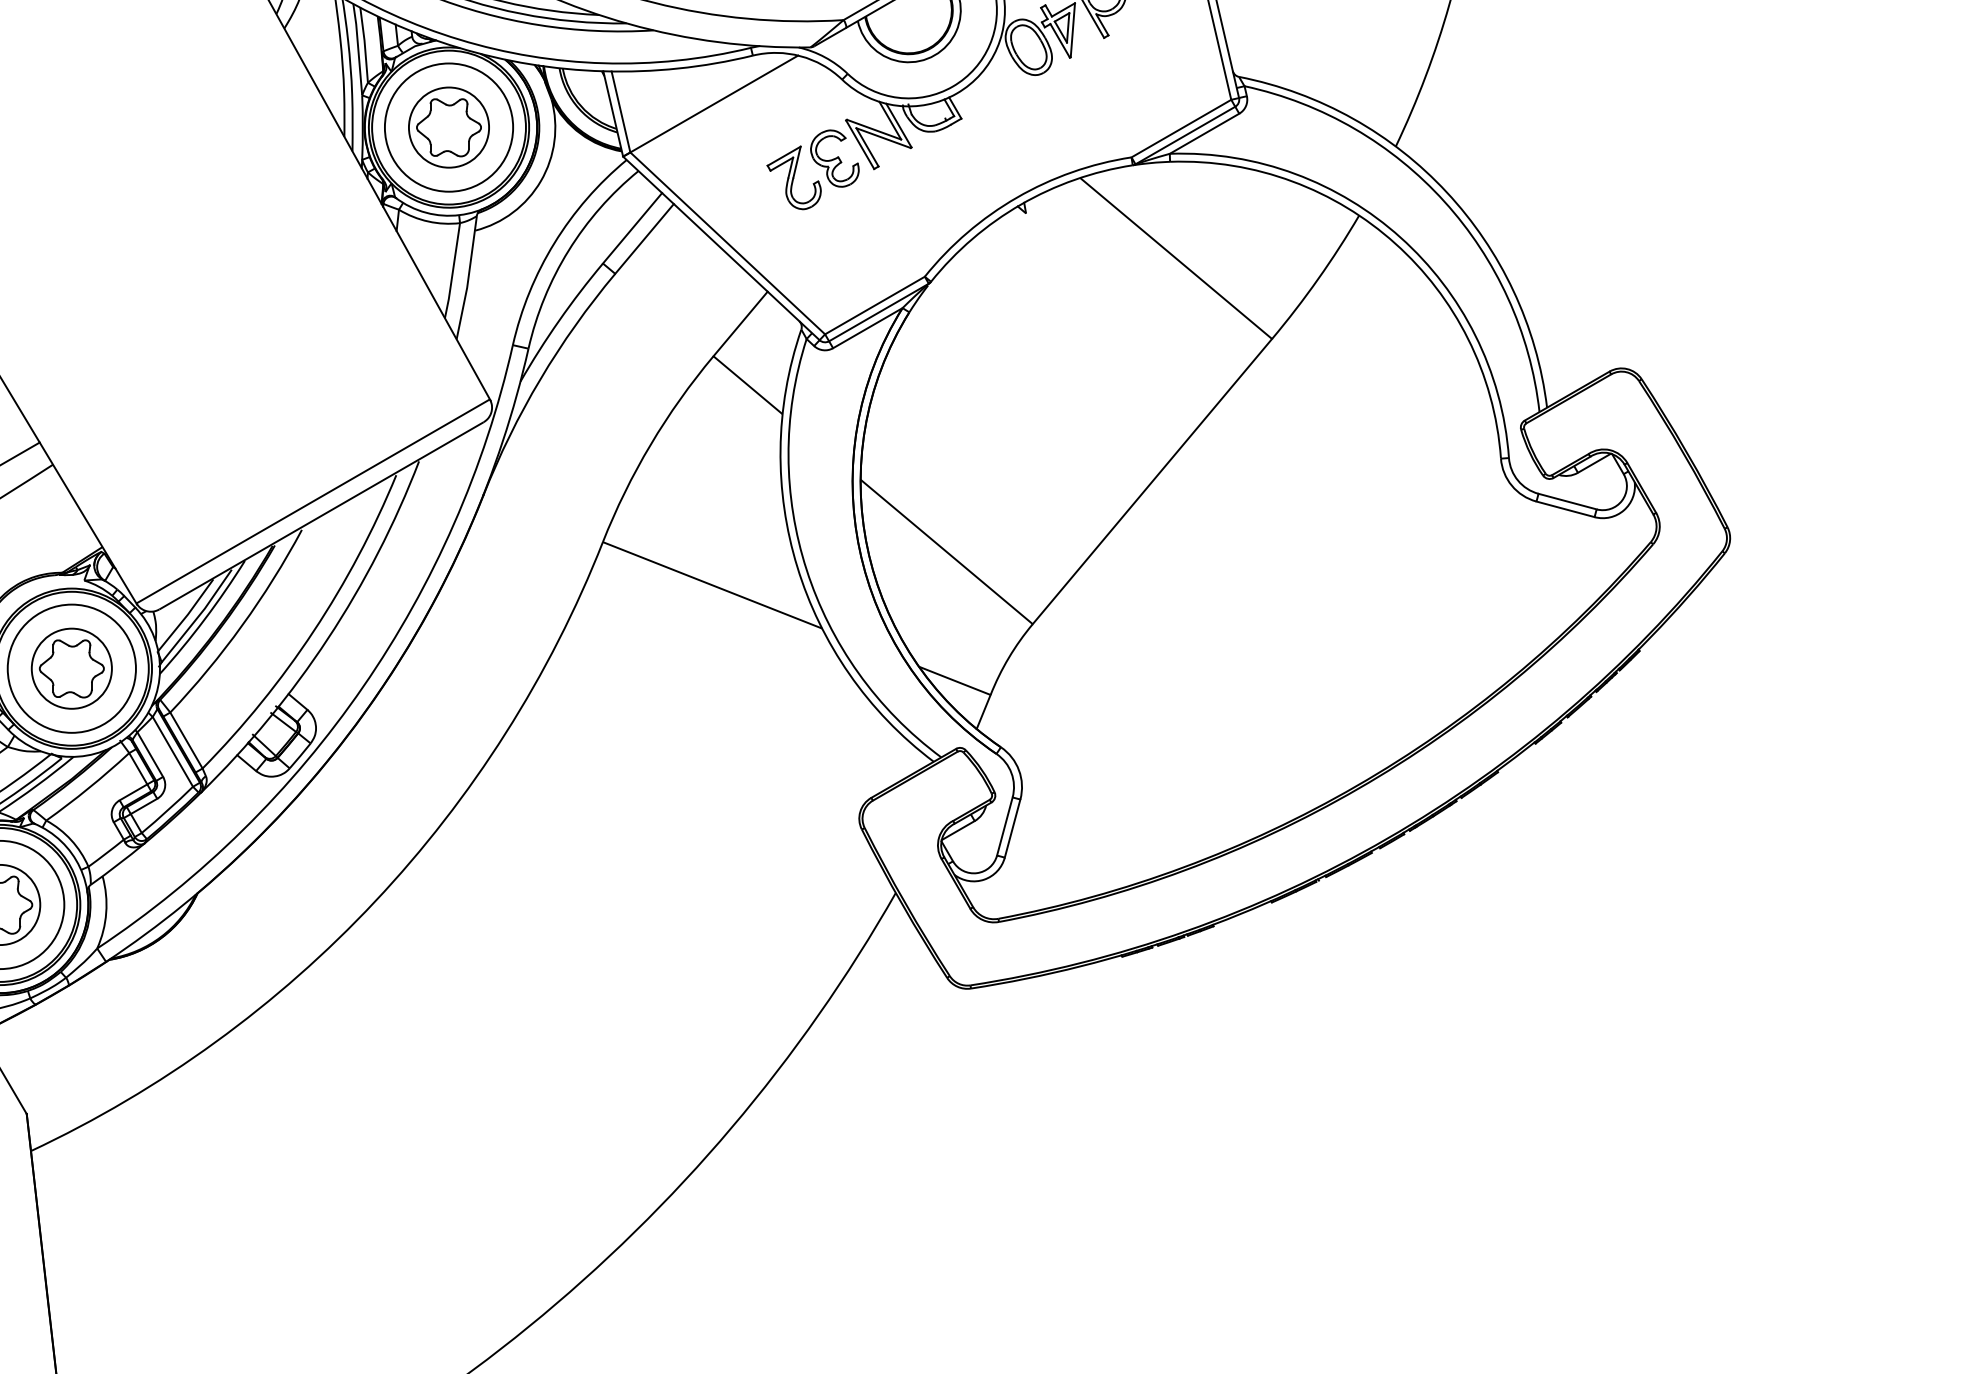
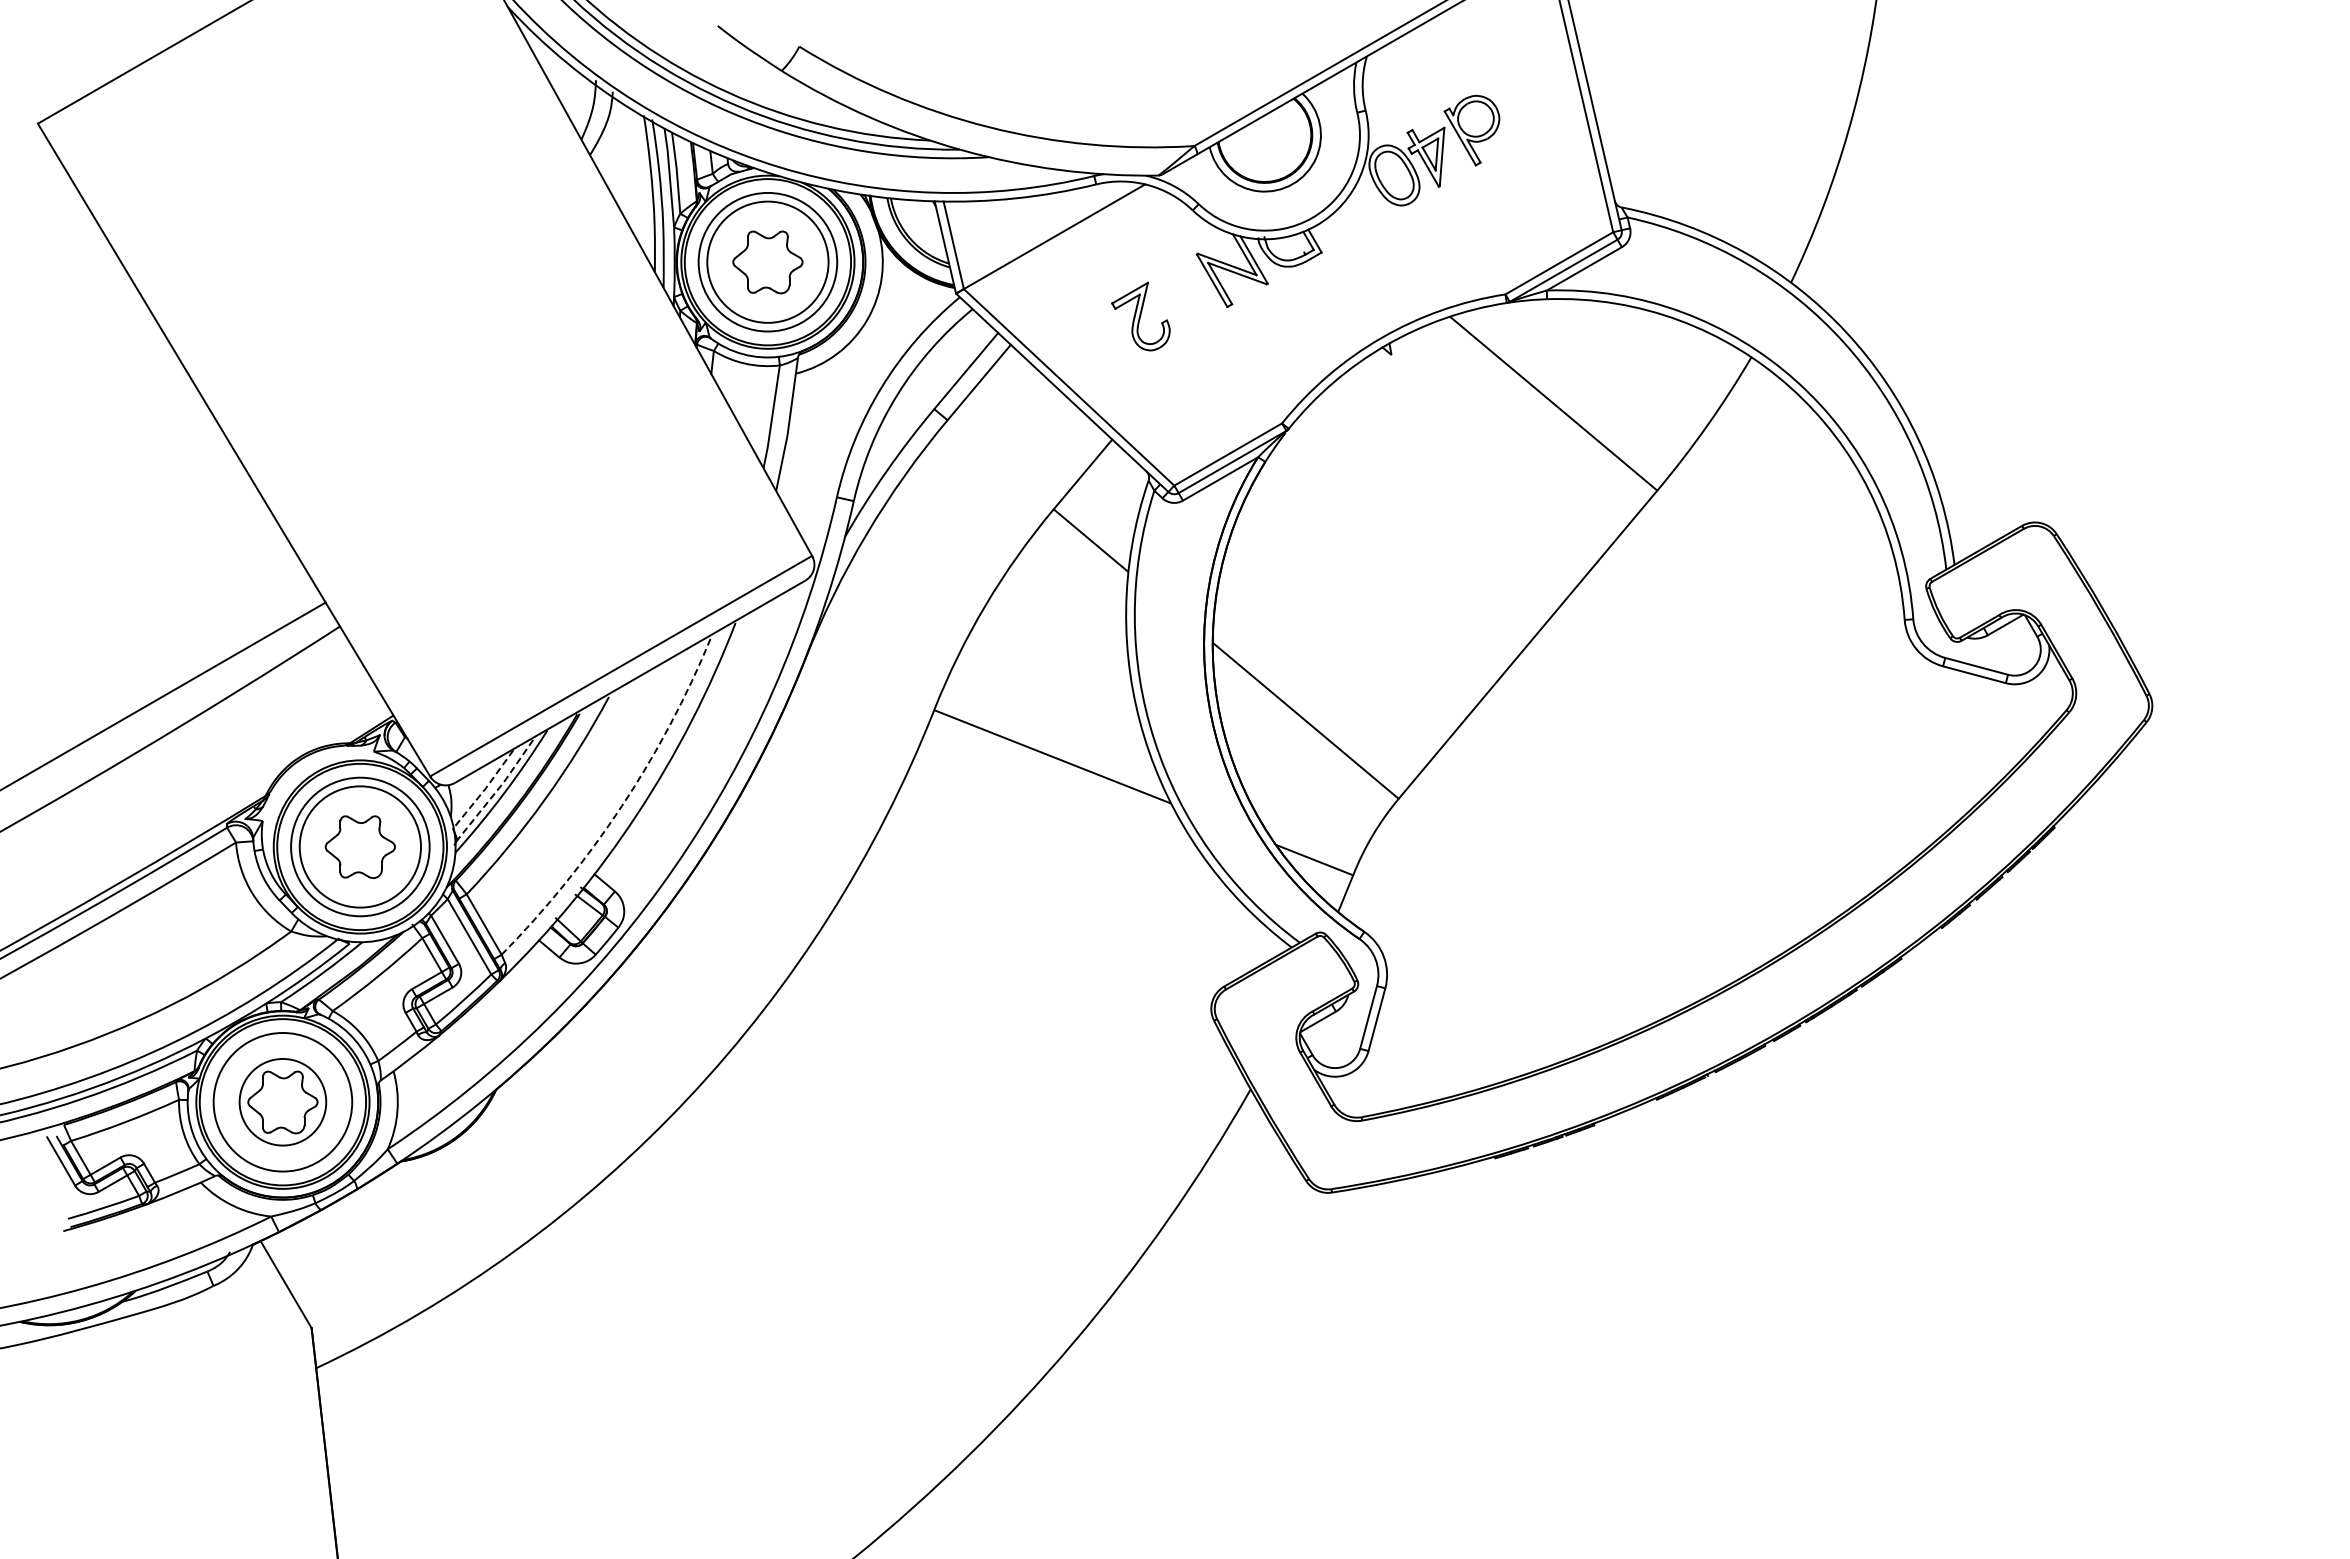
circle: (448, 126) -> (767, 261), size x1.4
part: (834, 158) -> (1184, 295), removed
line: (186, 616) -> (484, 790), solid -> dashed
line: (198, 616) -> (497, 790), solid -> dashed
arc: (313, 631) -> (621, 806), solid -> dashed
circle: (71, 668) -> (360, 846), size x1.4

